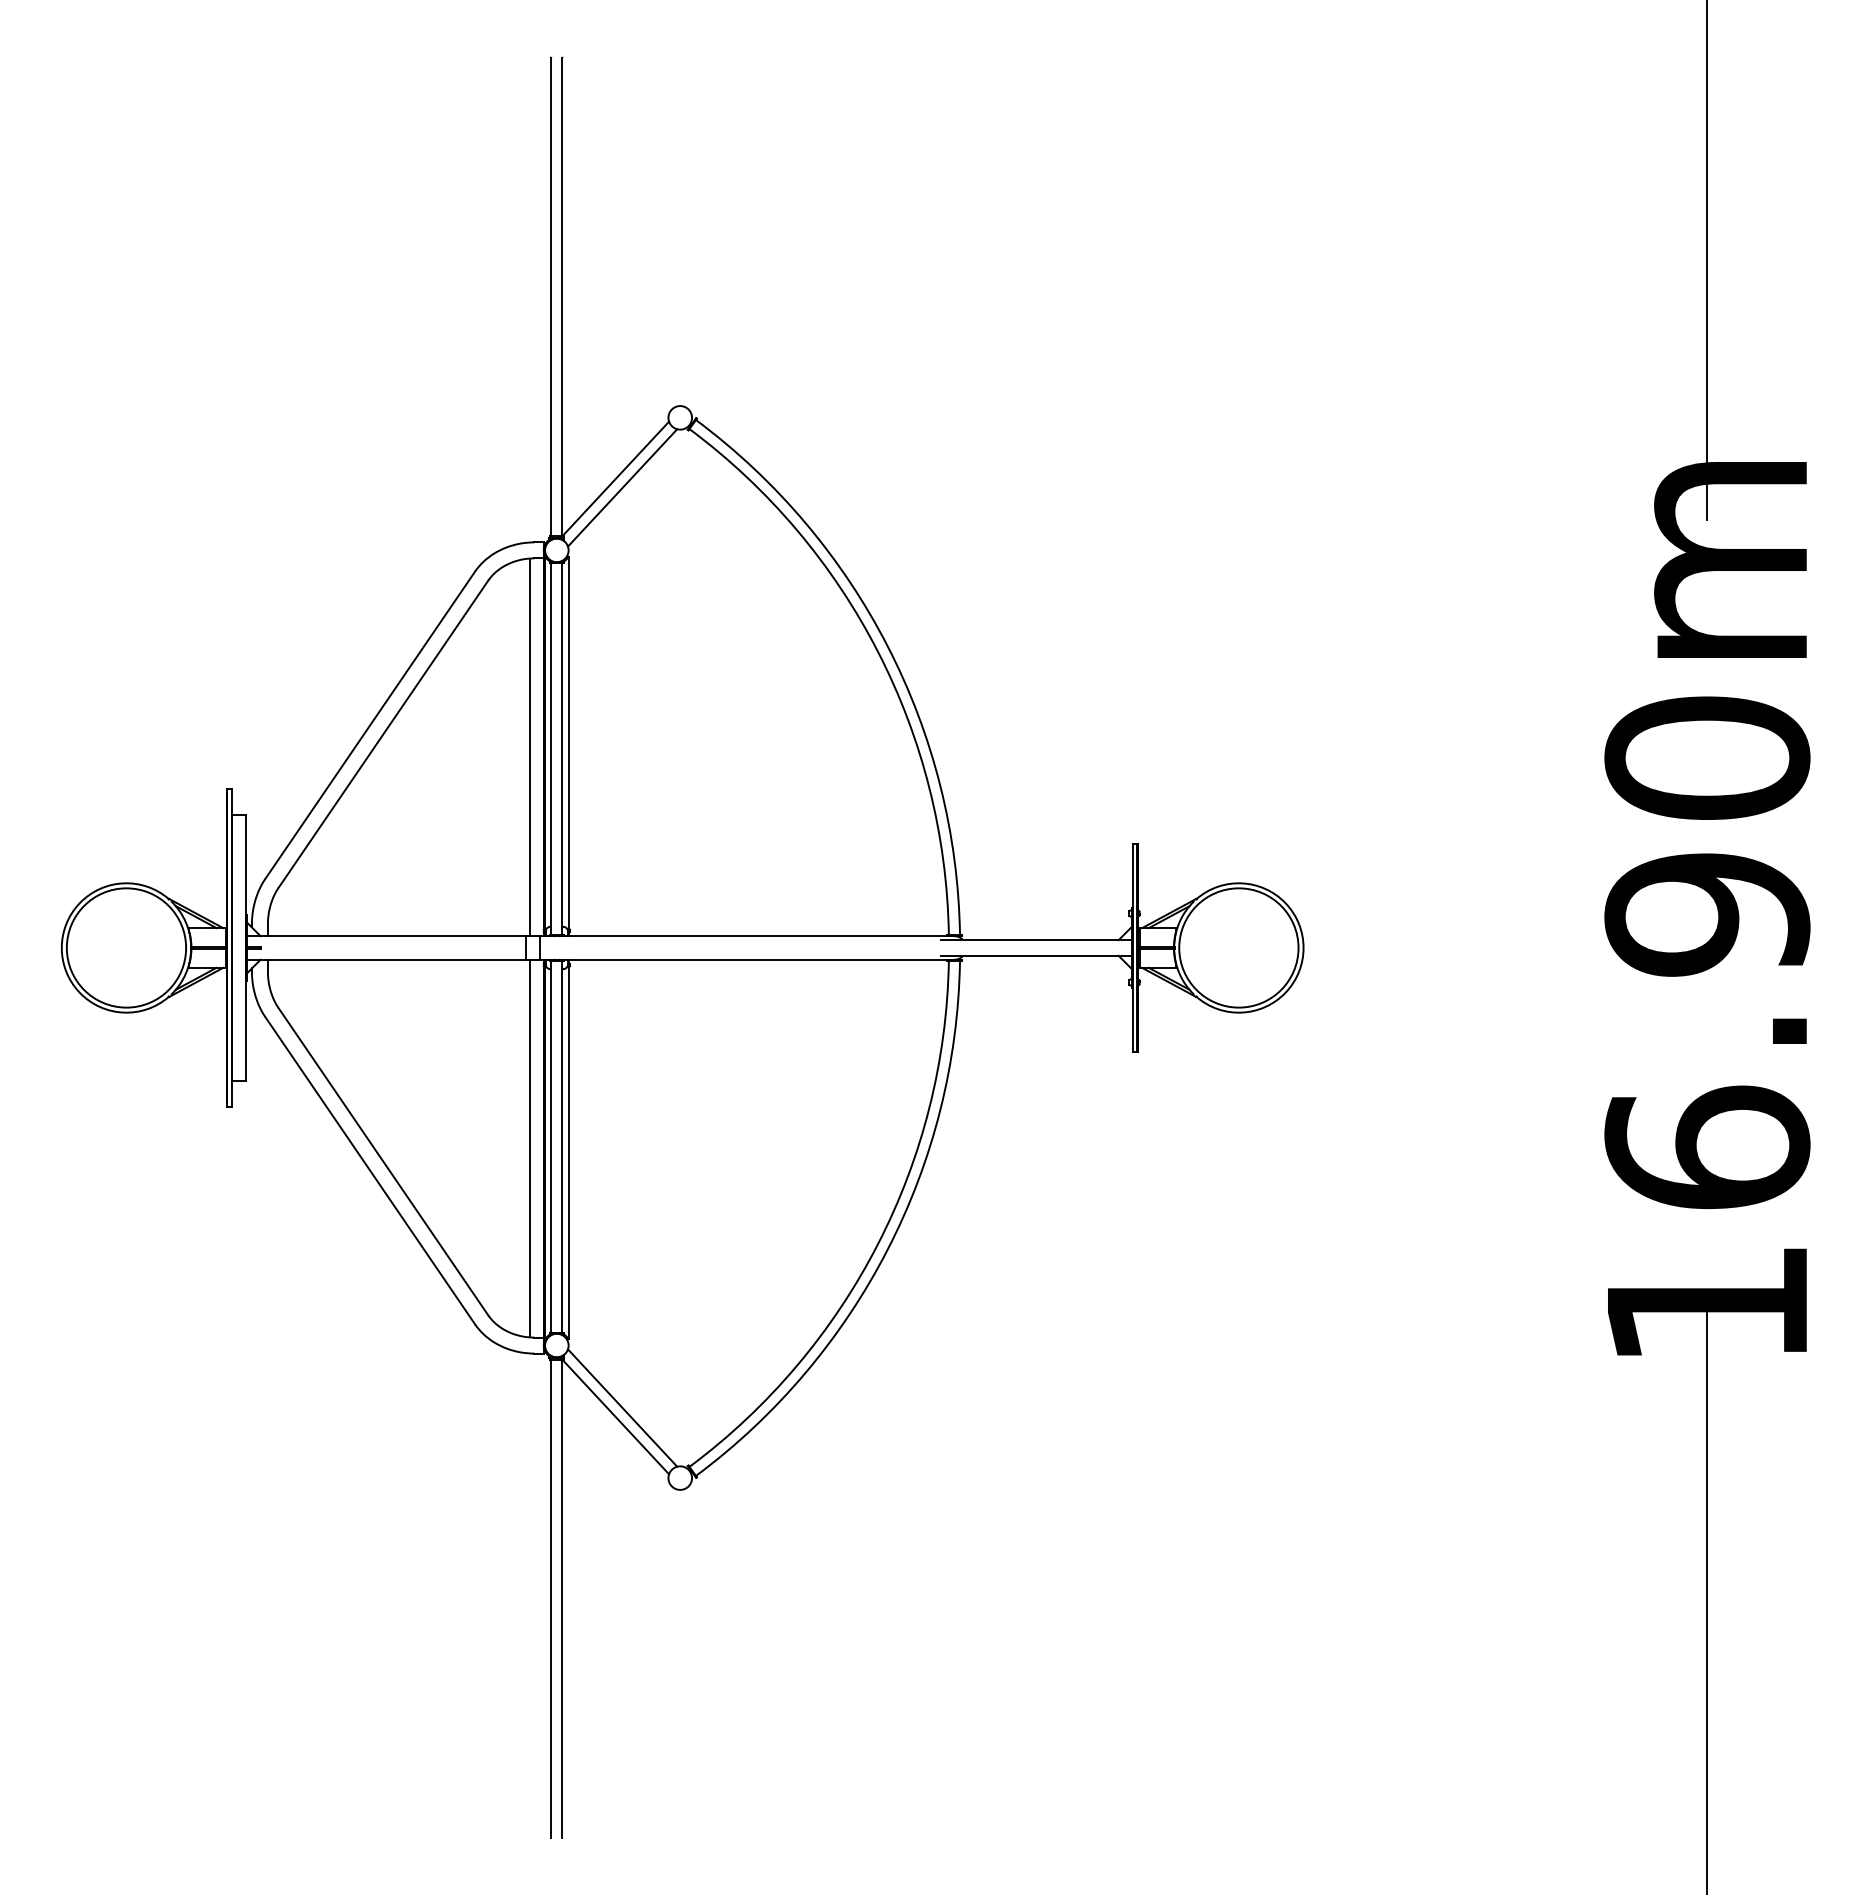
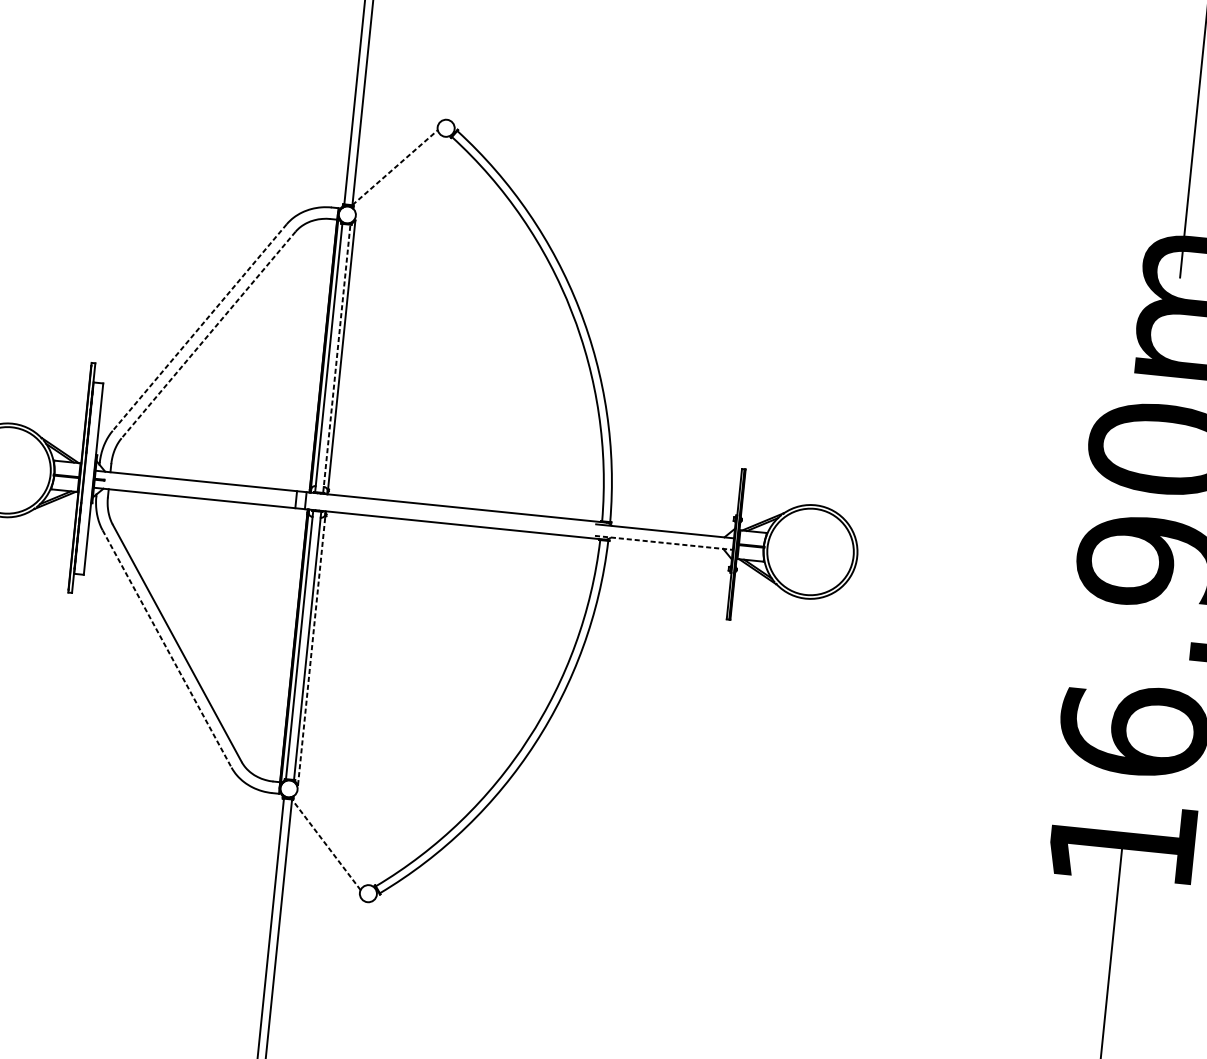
line: (616, 478) -> (395, 167), solid -> dashed
line: (622, 487) -> (399, 174), removed
line: (369, 725) -> (199, 327), solid -> dashed
line: (383, 734) -> (208, 335), solid -> dashed
line: (530, 747) -> (313, 355), removed
line: (562, 749) -> (336, 359), solid -> dashed
line: (1037, 955) -> (664, 542), solid -> dashed
line: (530, 1148) -> (284, 644), removed
line: (568, 1149) -> (311, 648), solid -> dashed
line: (370, 1171) -> (167, 649), solid -> dashed
line: (622, 1407) -> (331, 838), removed
line: (615, 1416) -> (326, 844), solid -> dashed

